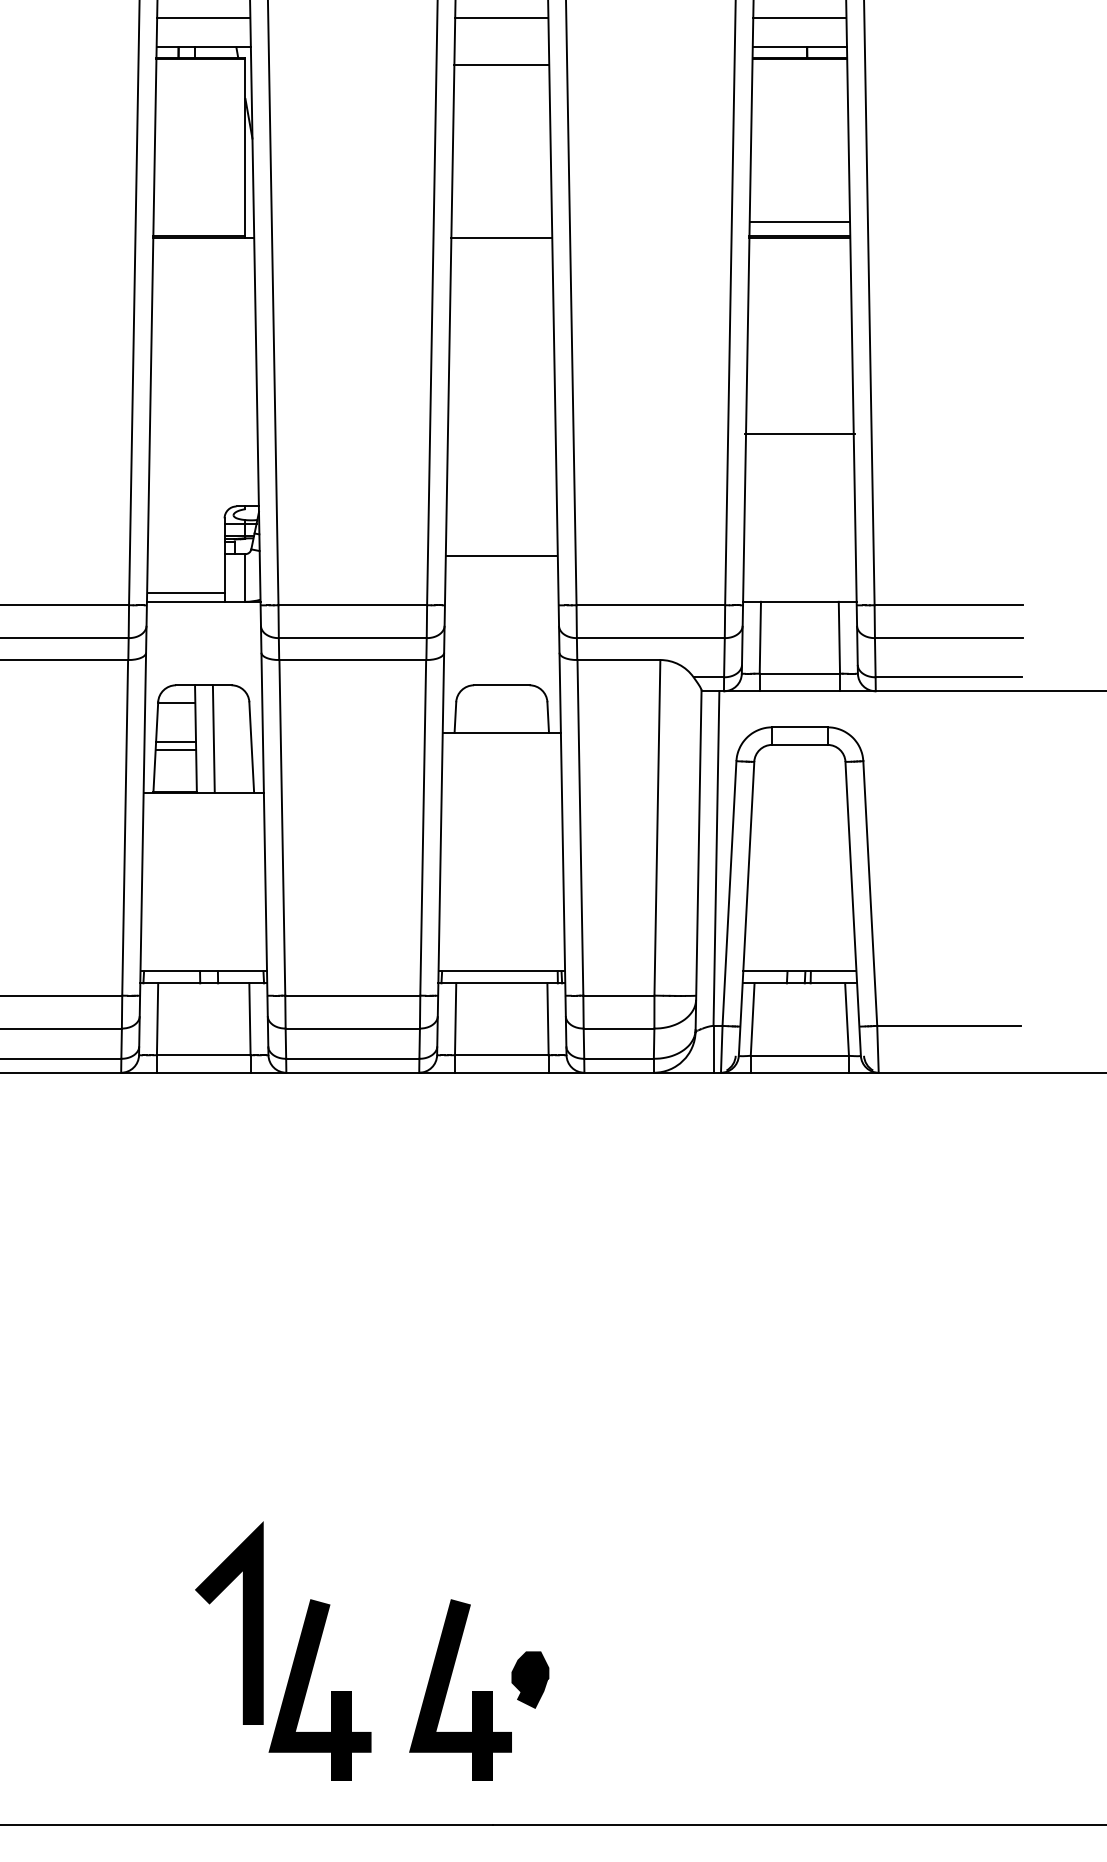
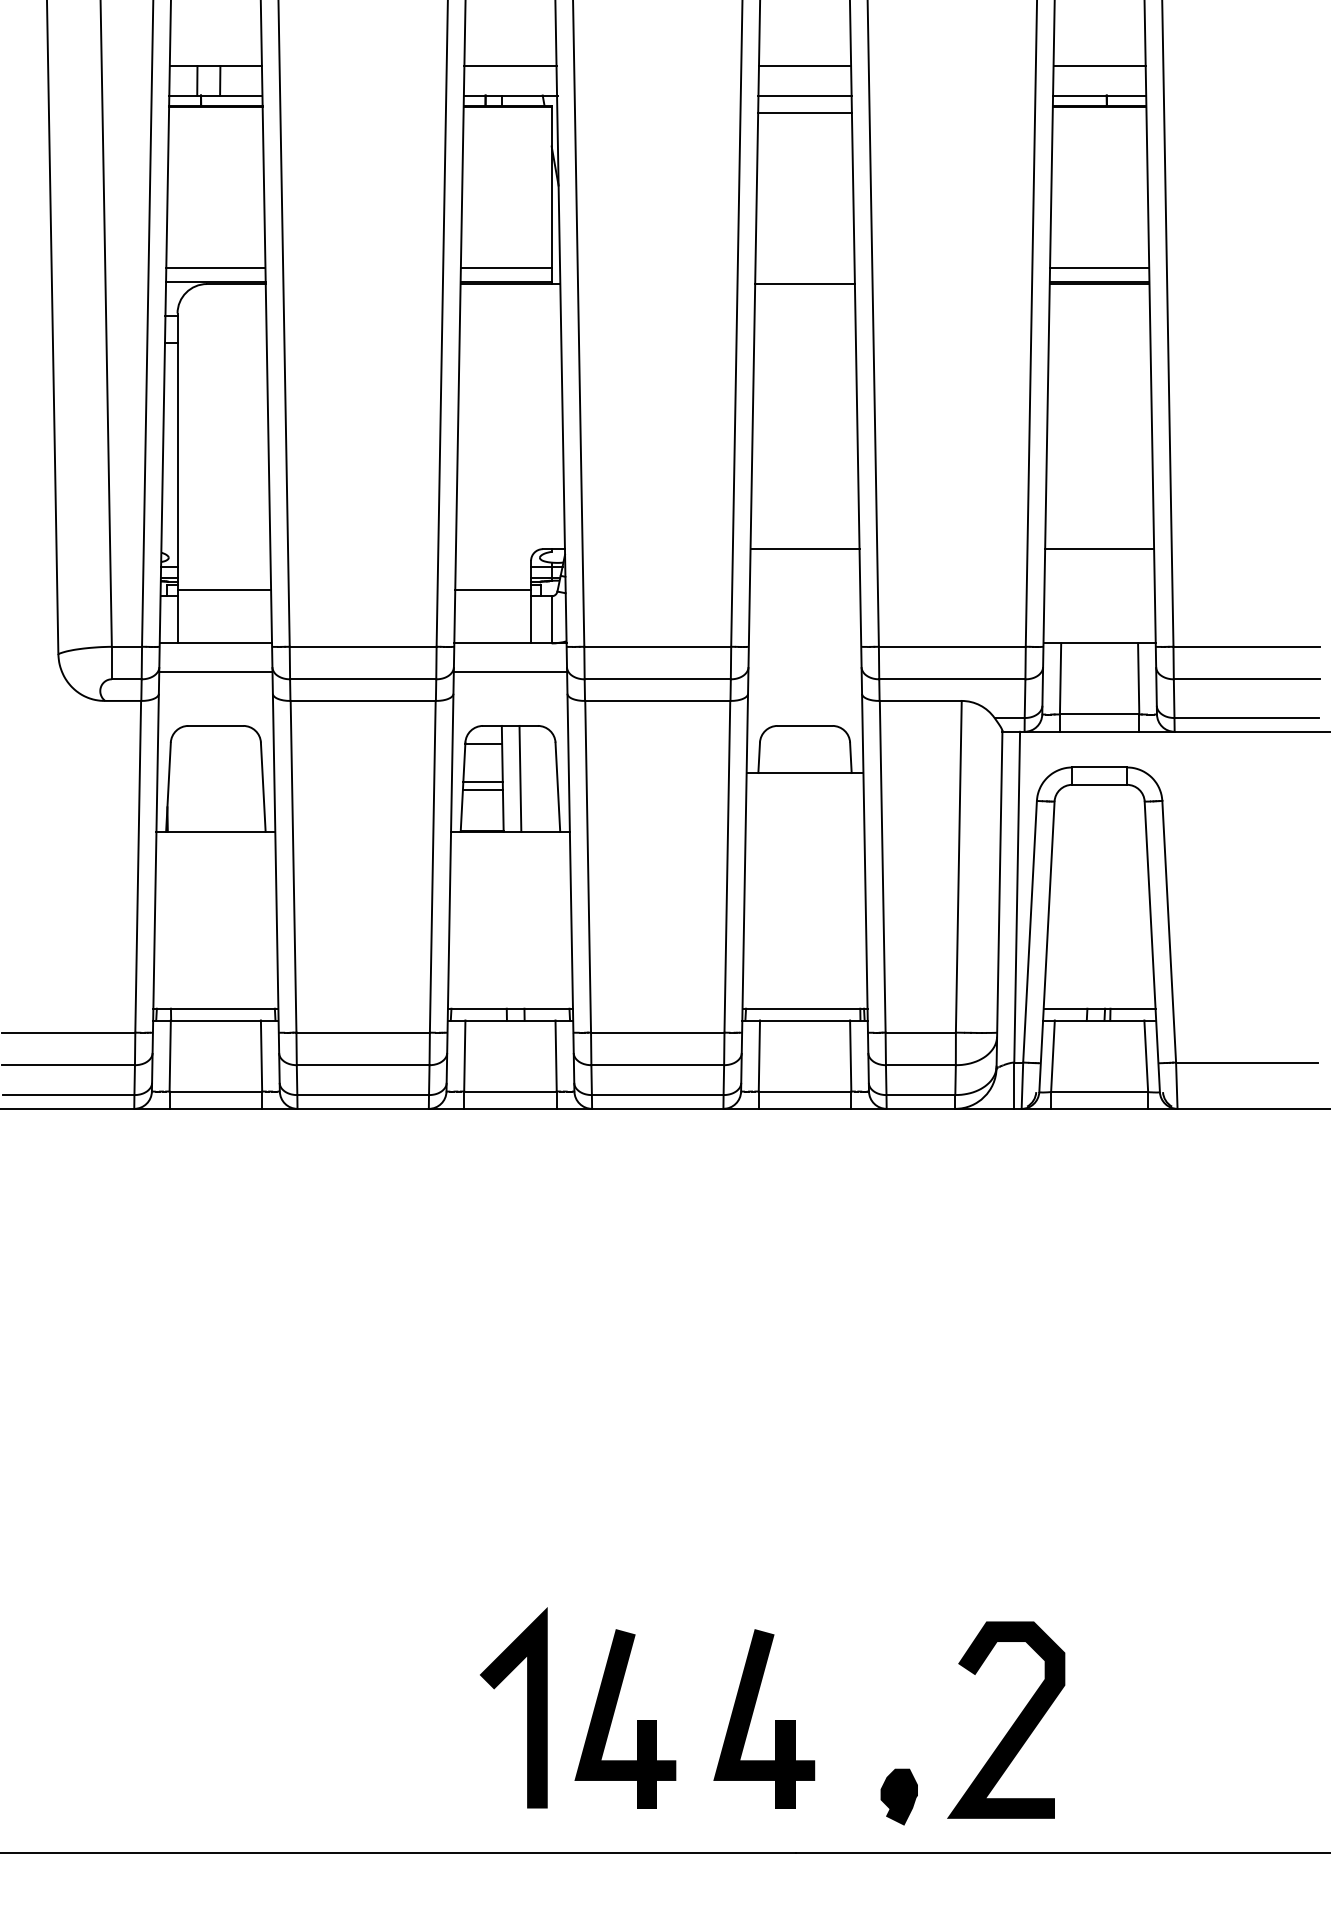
line: (501, 47) -> (804, 95), added
line: (198, 221) -> (505, 267), added
line: (799, 433) -> (1099, 549), moved
line: (501, 556) -> (804, 549), moved
line: (186, 592) -> (493, 590), moved
line: (203, 631) -> (510, 672), added
line: (243, 1622) -> (527, 1707), moved
part: (529, 1679) -> (898, 1796), moved
curve: (711, 1695) -> (1012, 1724), added

